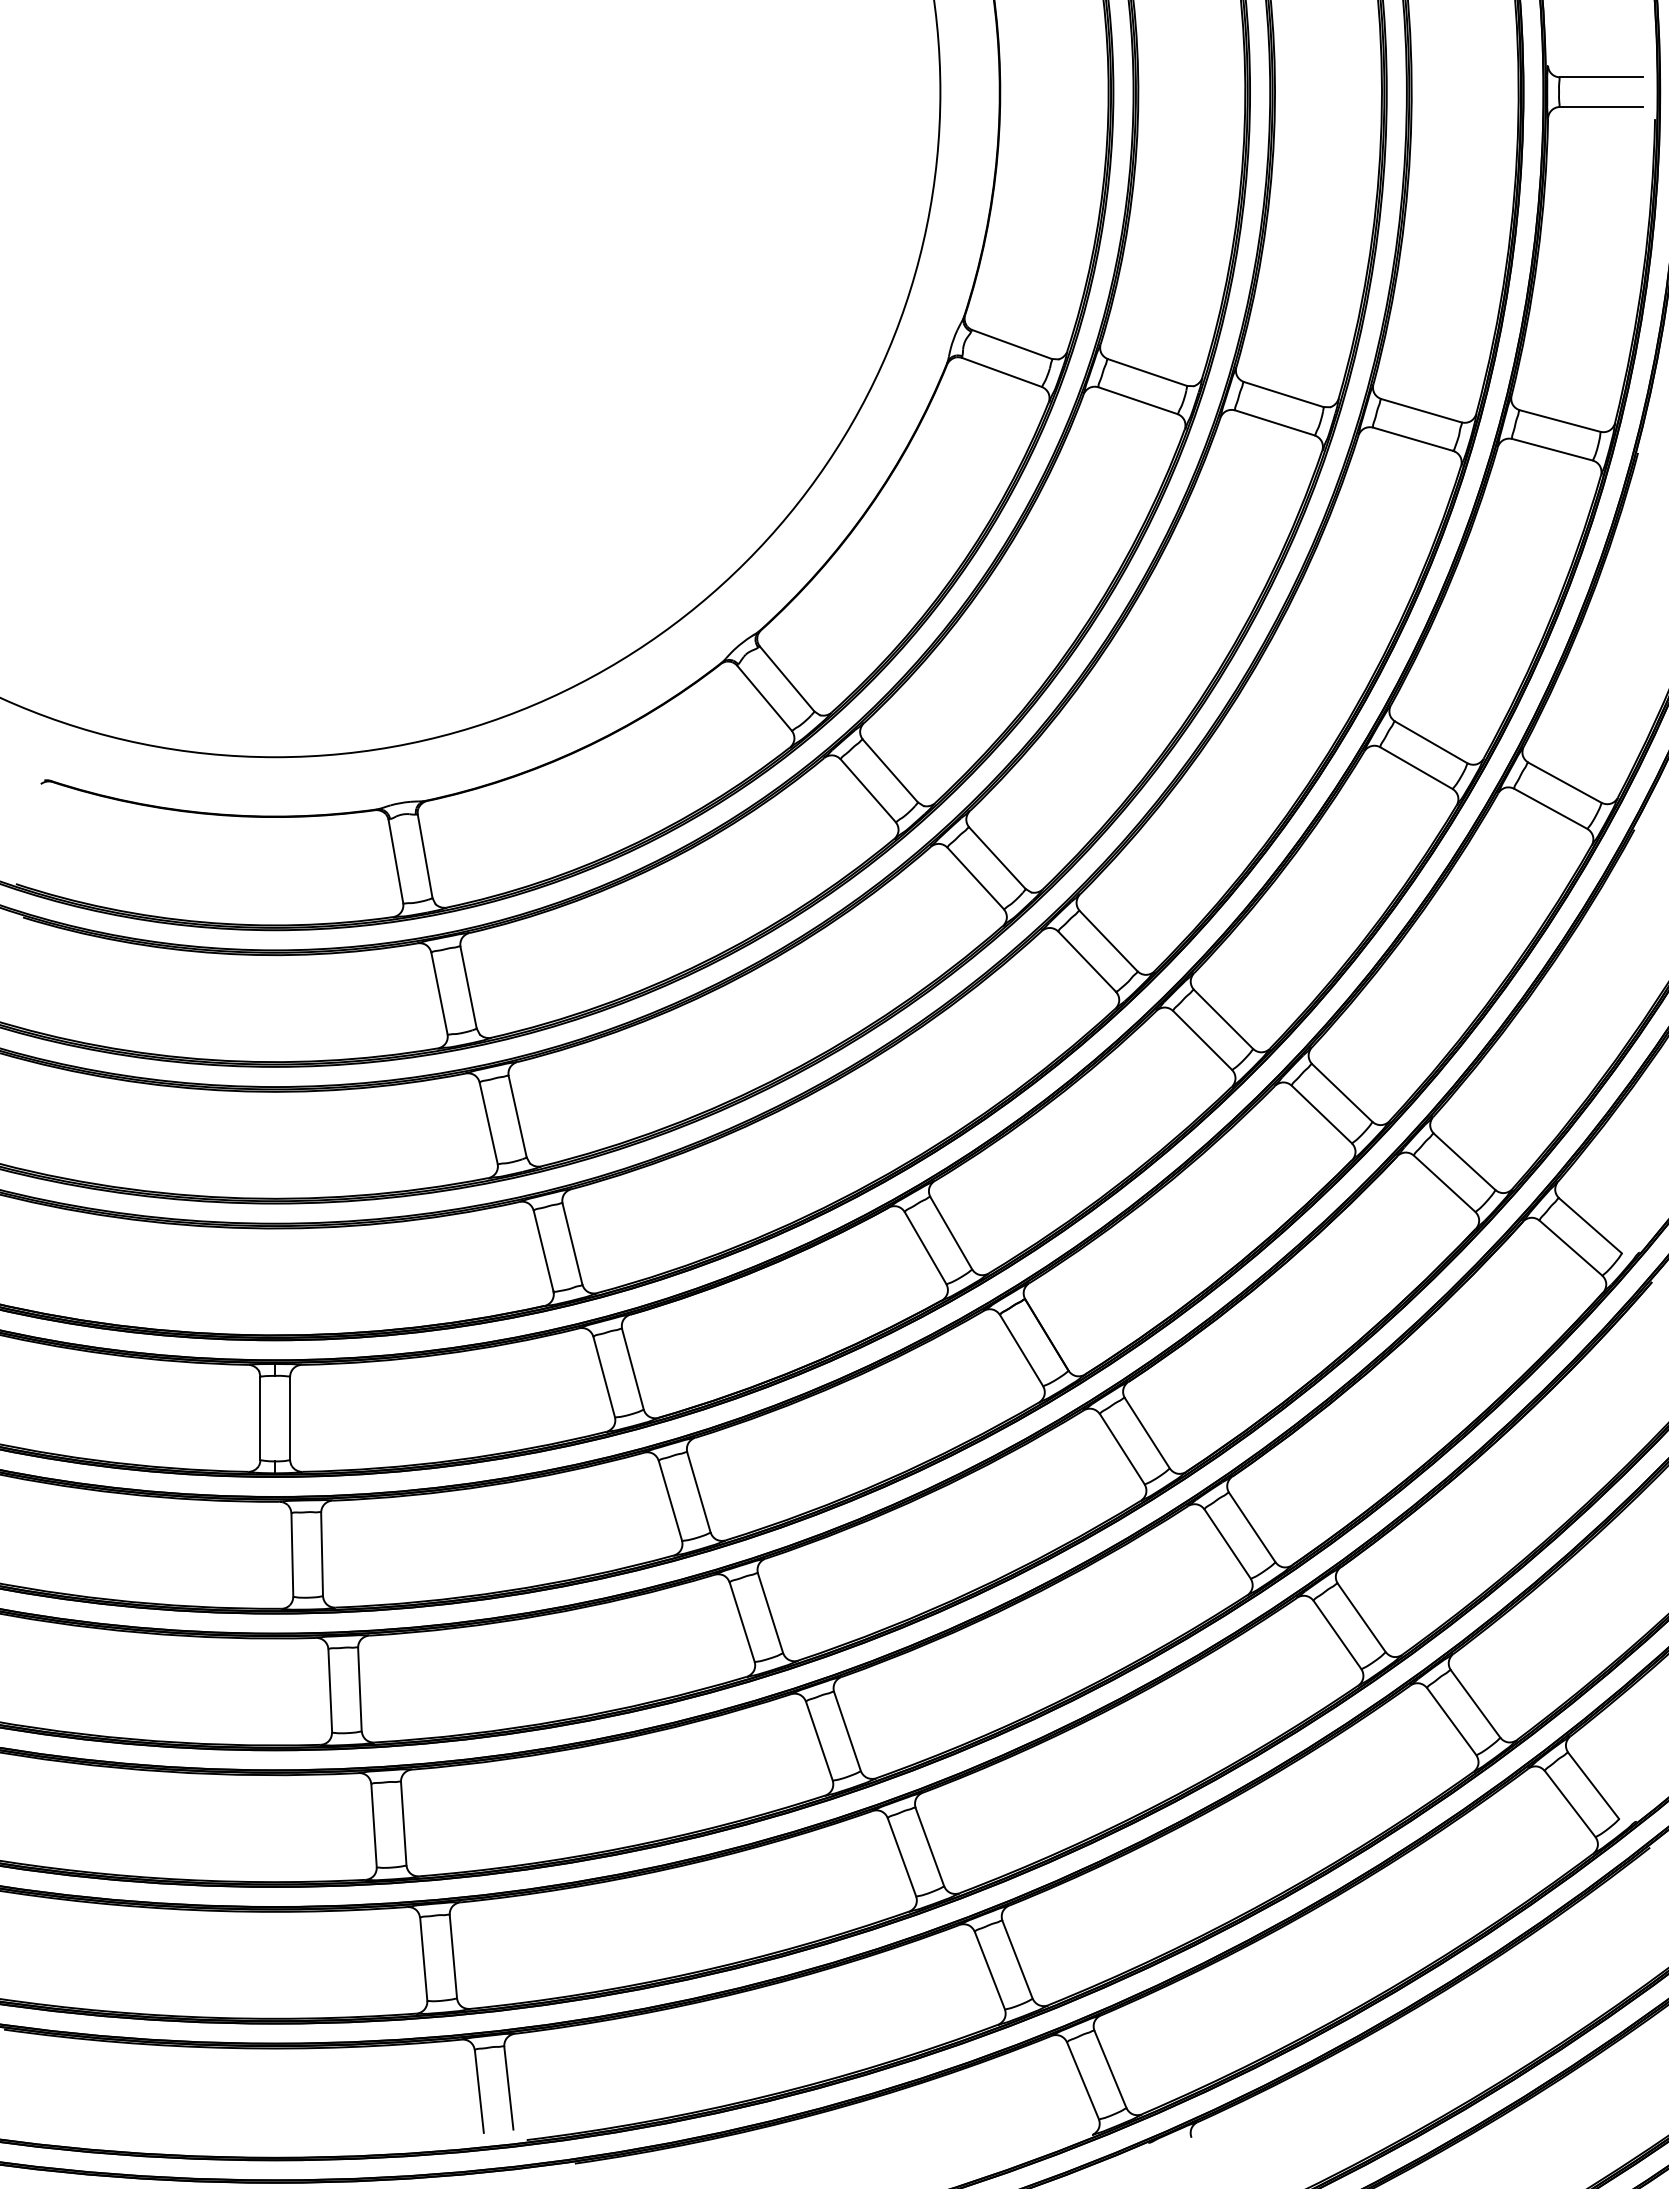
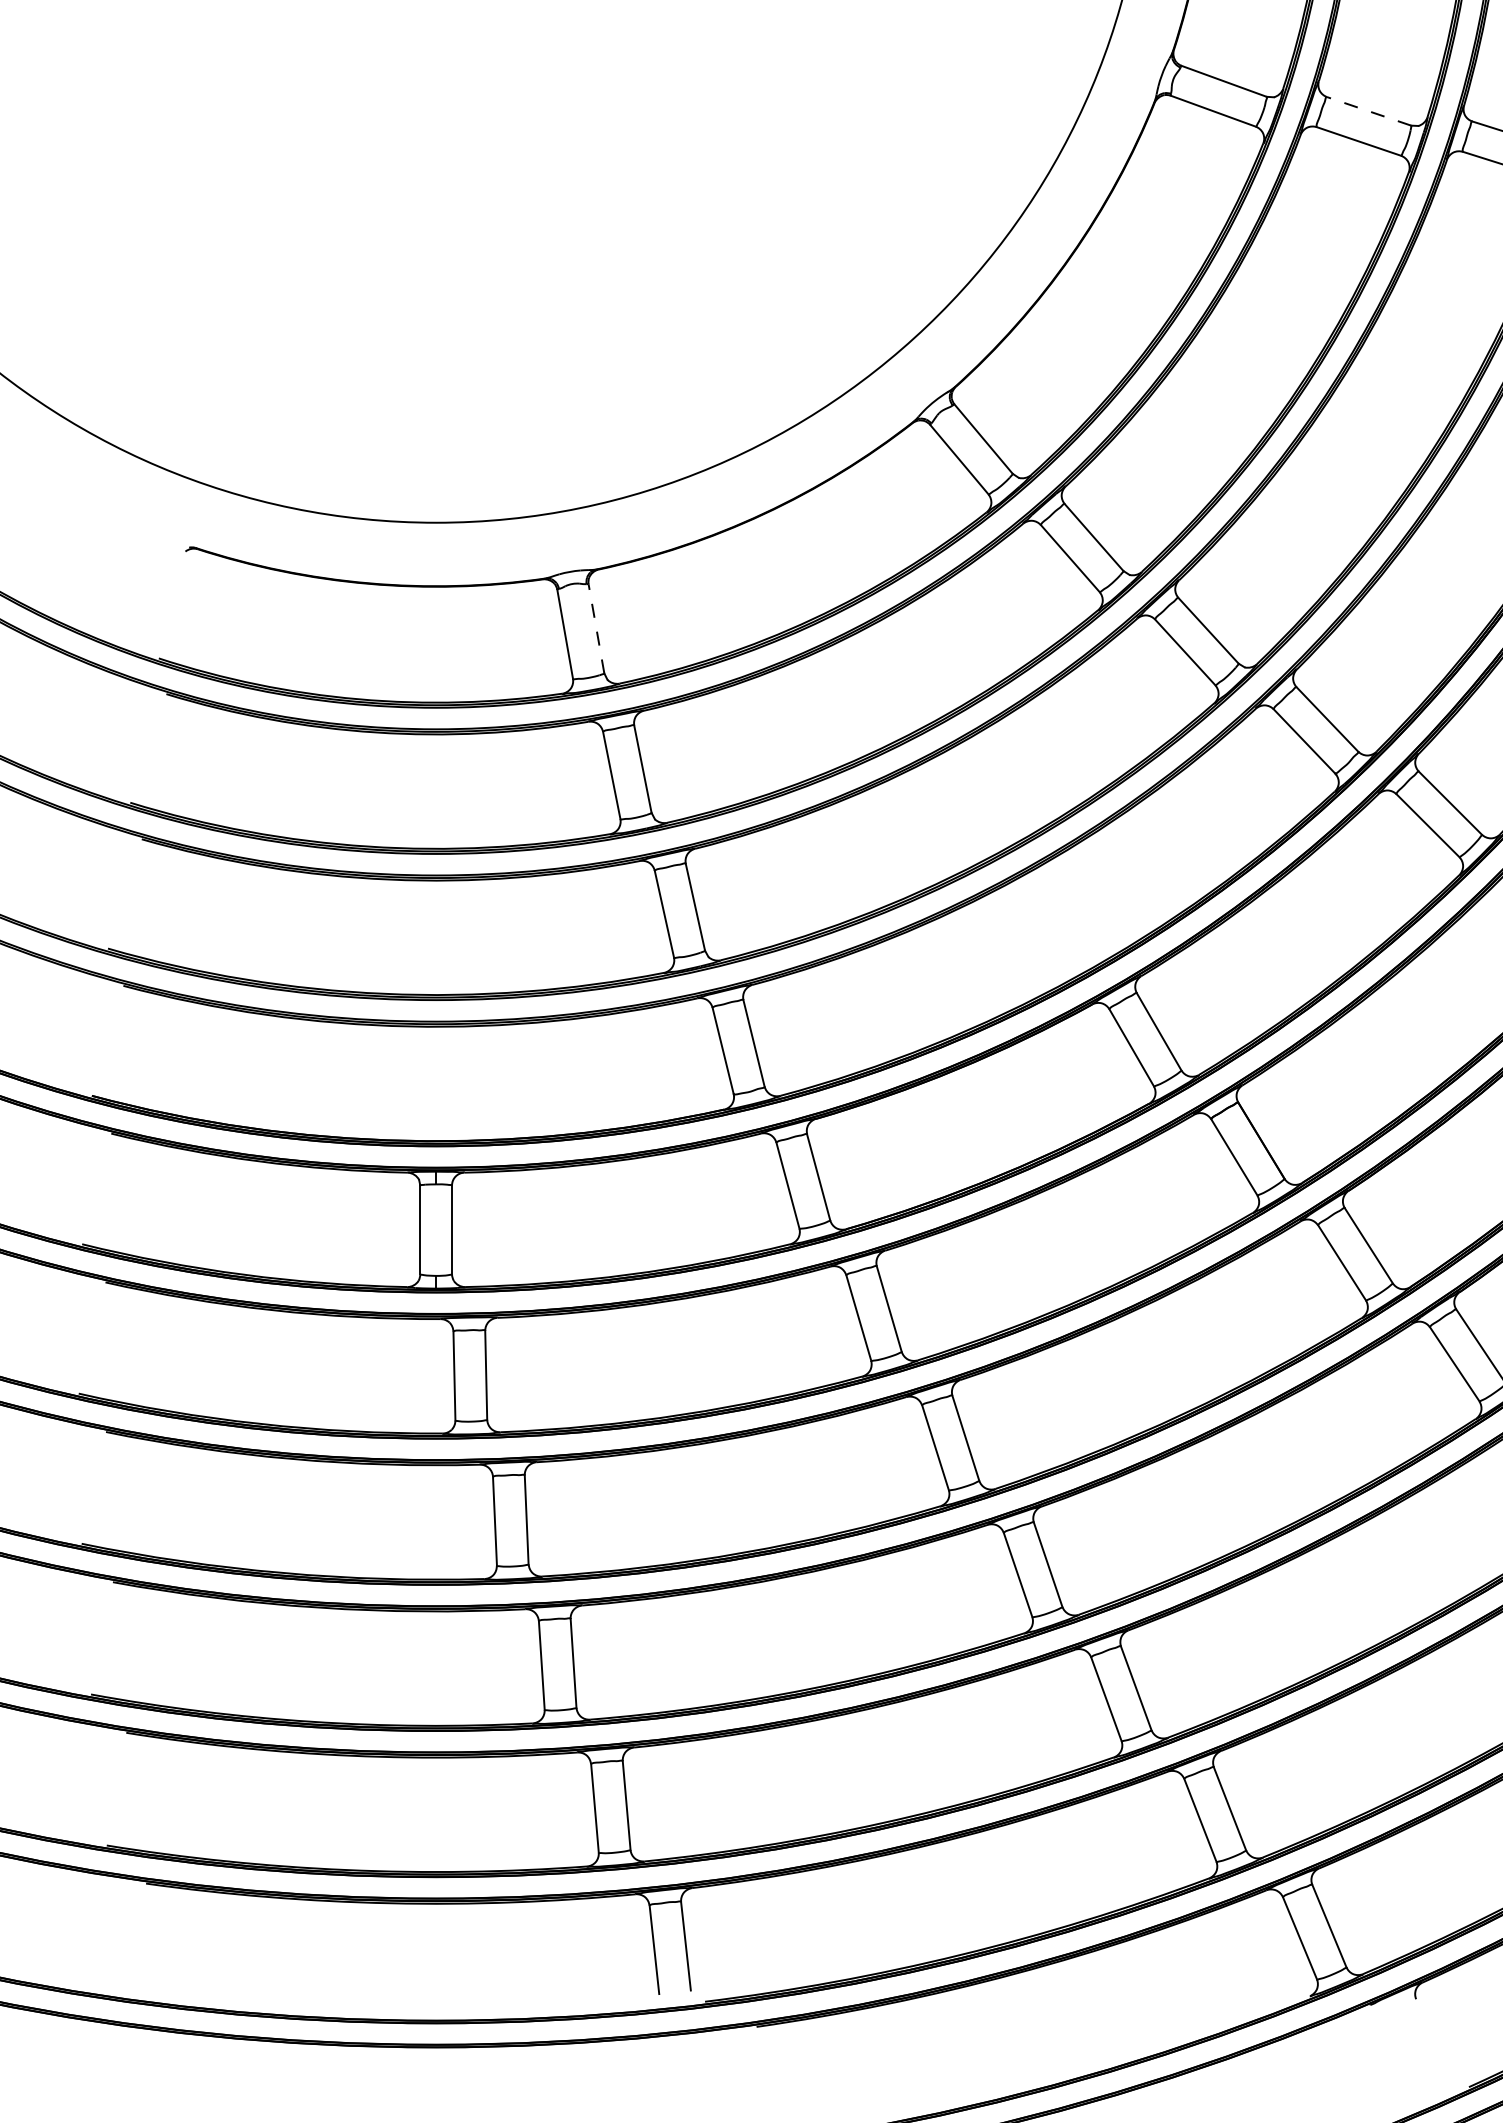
line: (1147, 372) -> (1369, 111), solid -> dashed
line: (425, 855) -> (596, 627), solid -> dashed

